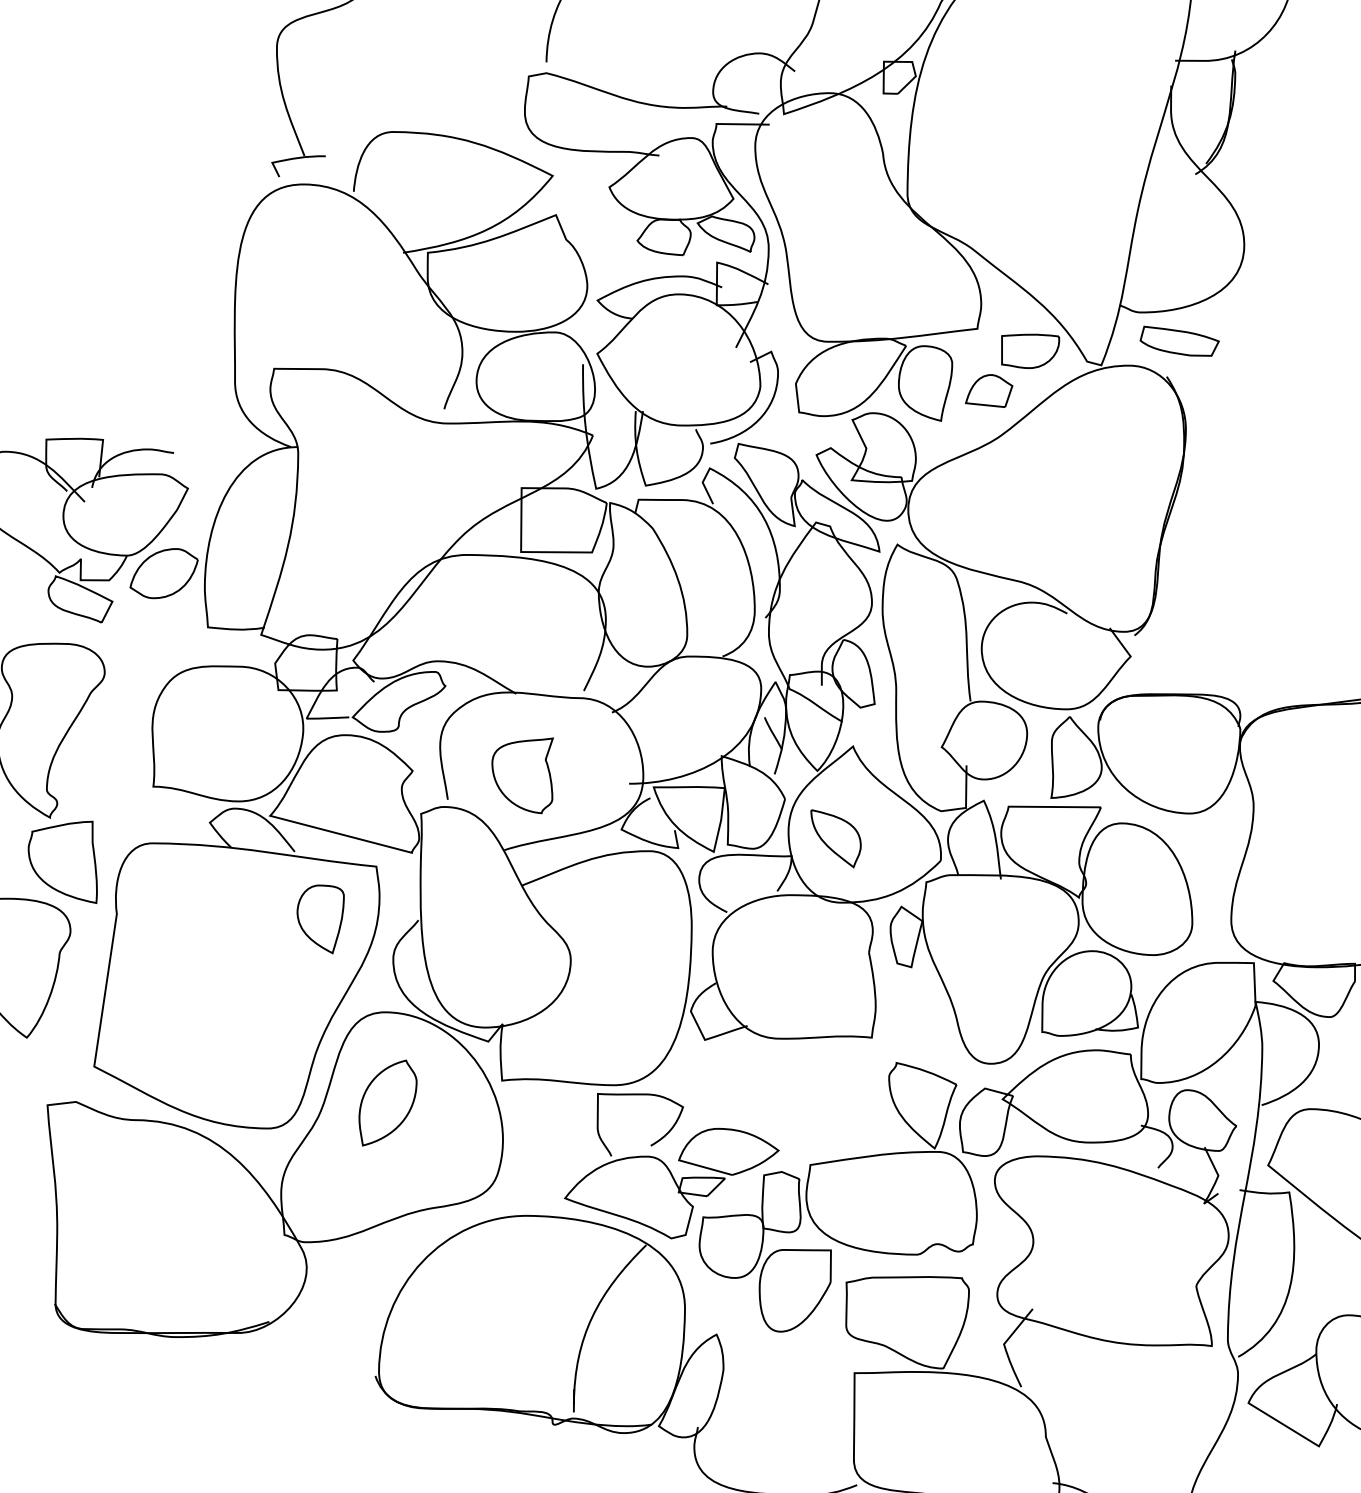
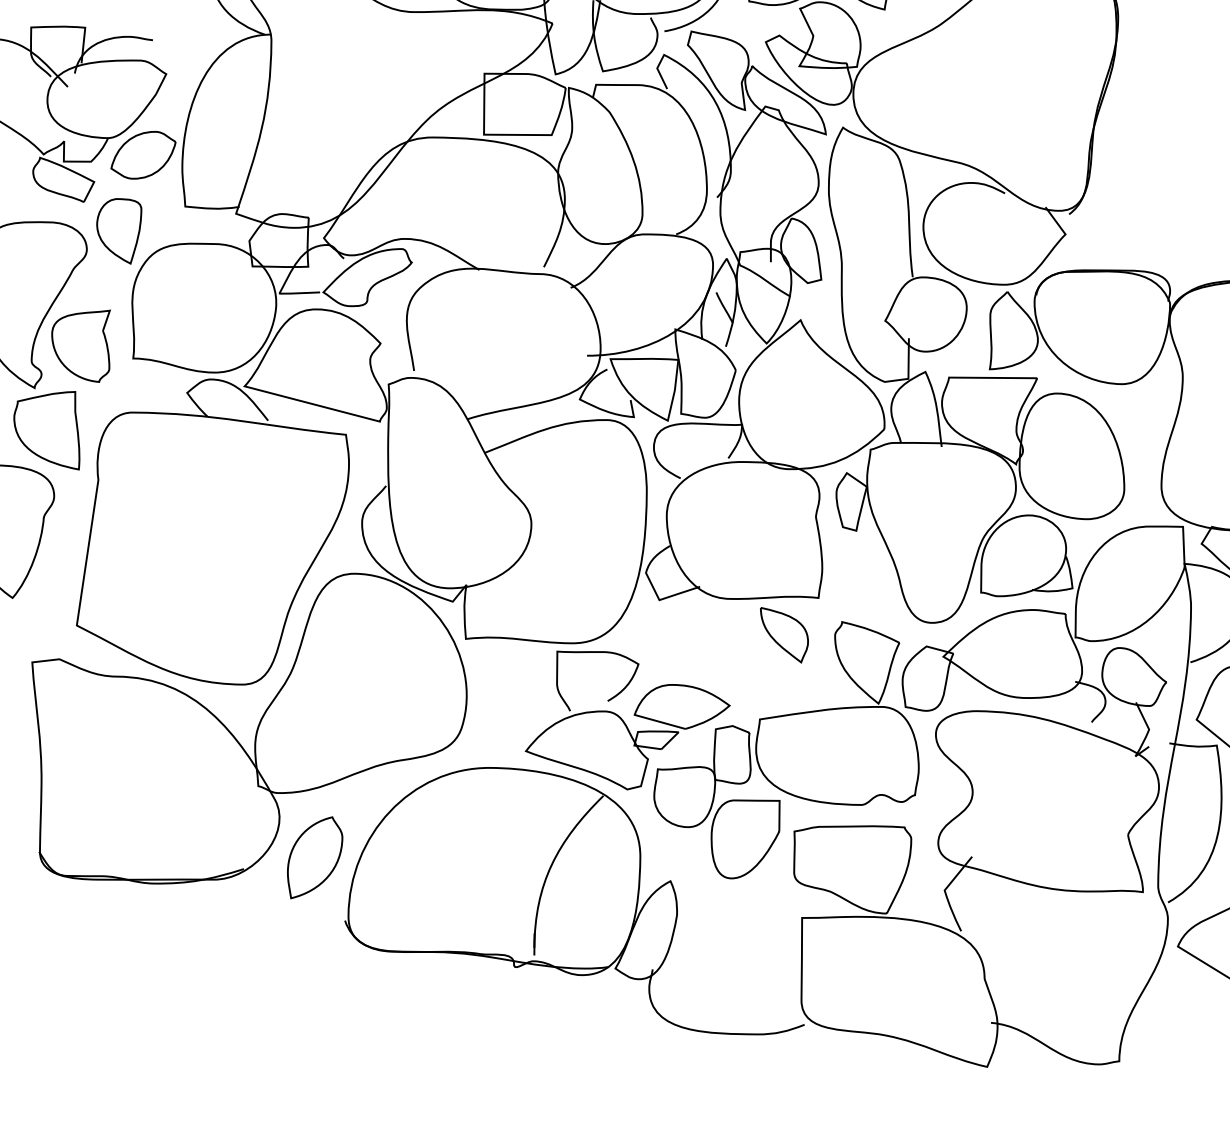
part: (522, 775) -> (80, 345), moved
part: (835, 838) -> (783, 634), moved
part: (320, 919) -> (119, 231), moved
part: (387, 1102) -> (314, 857), moved

